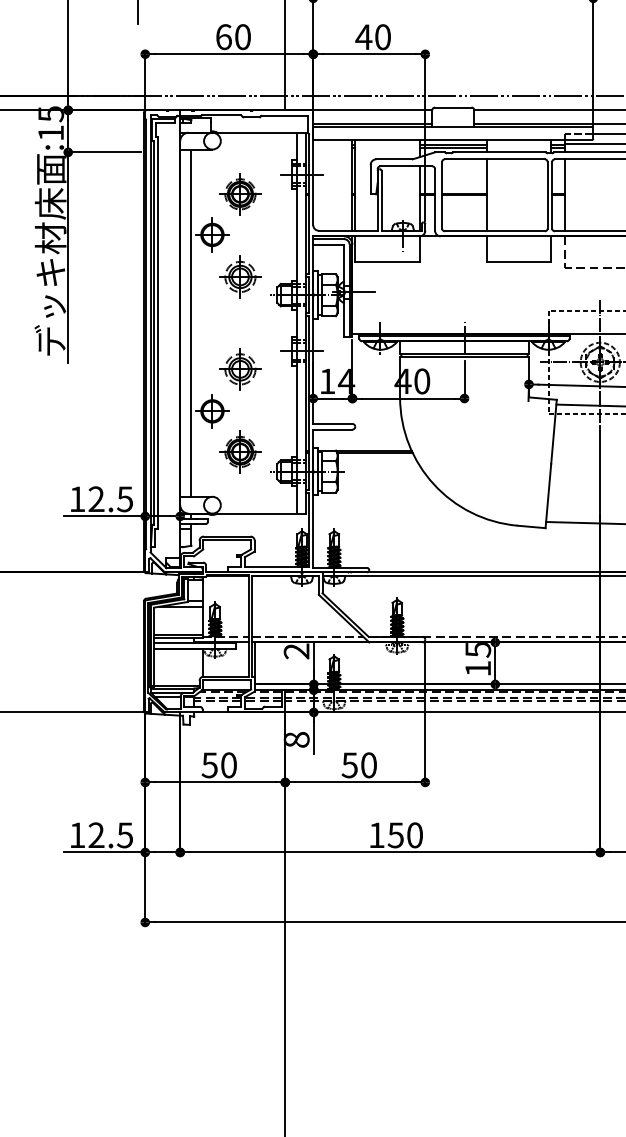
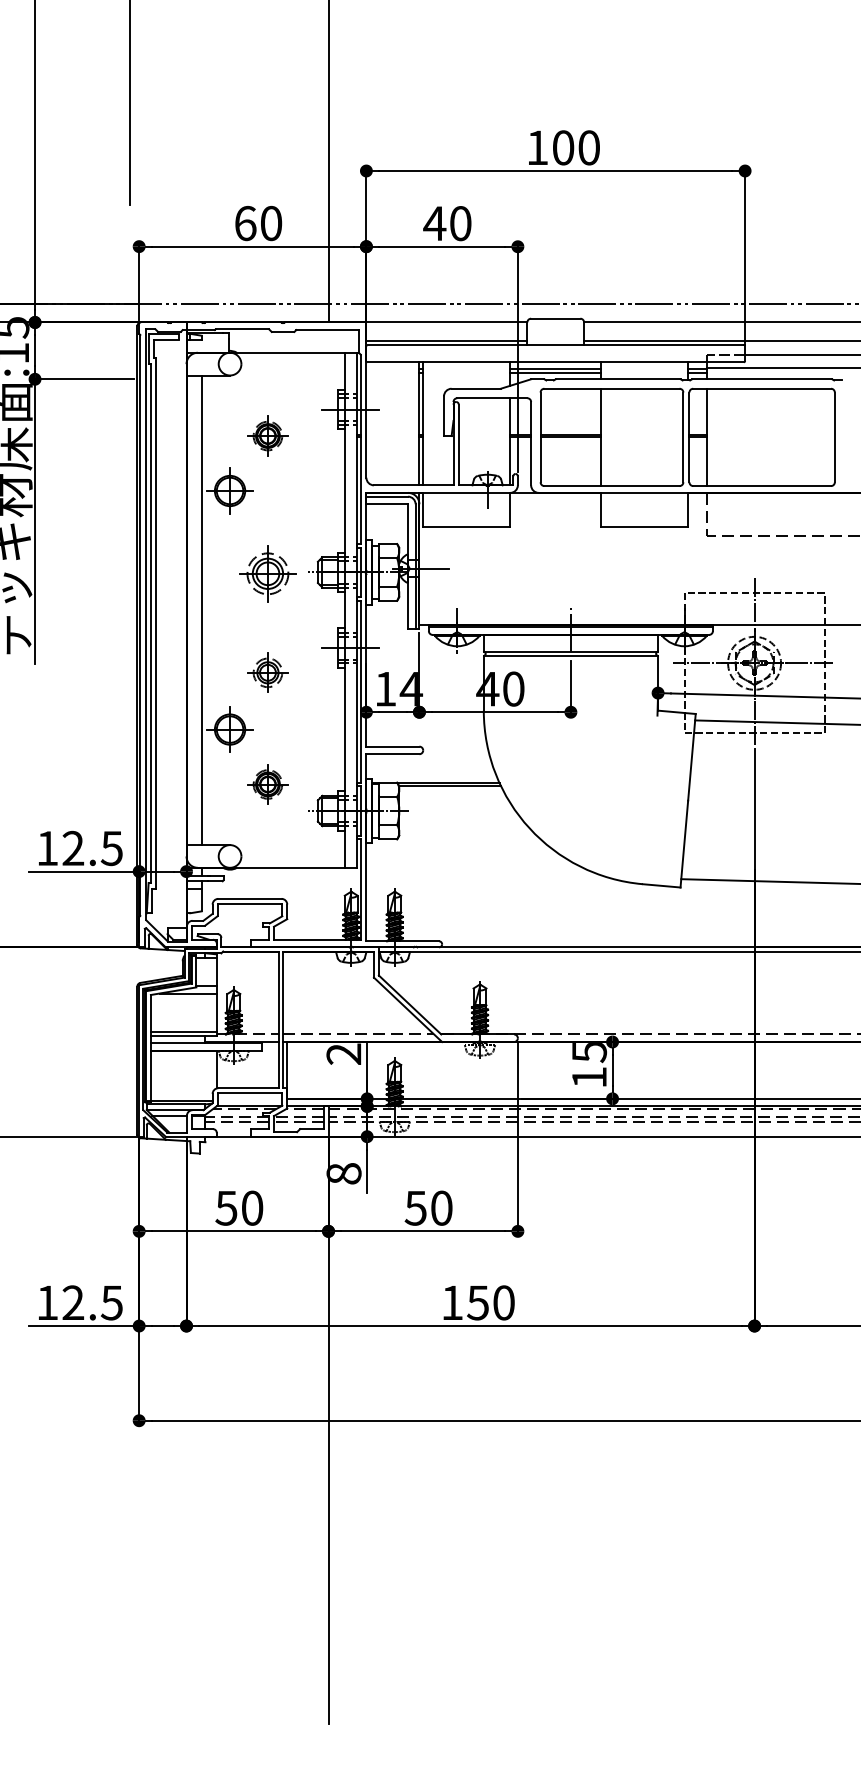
part: (240, 193) -> (267, 435), size x0.7
part: (240, 276) -> (267, 573), moved
part: (240, 369) -> (267, 672), size x0.7
part: (240, 451) -> (267, 784), size x0.7

